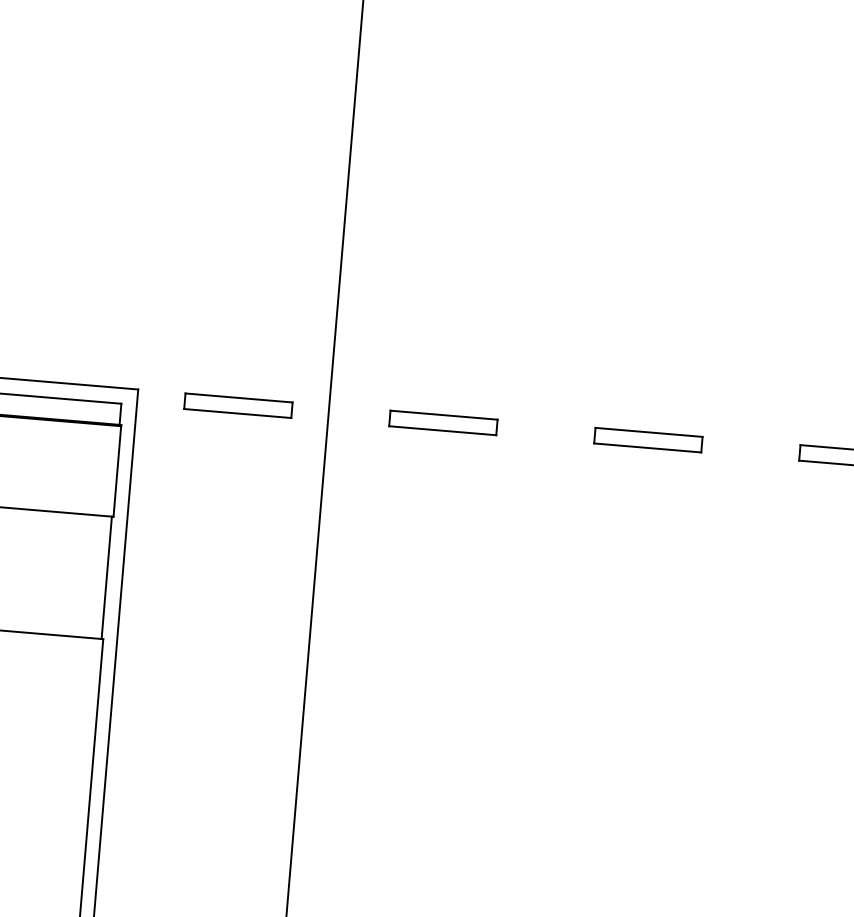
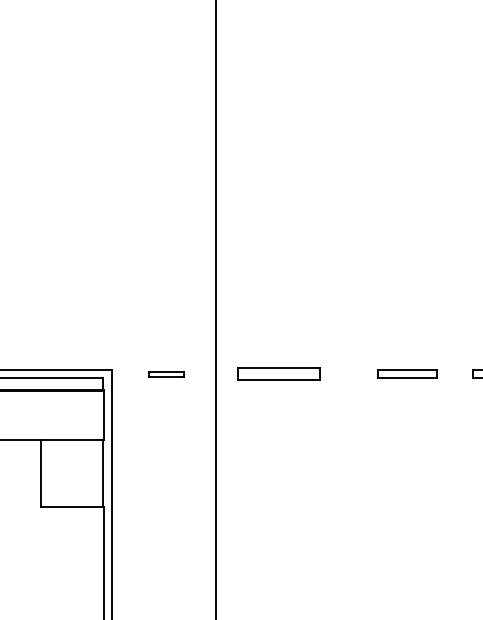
part: (237, 404) -> (166, 373), size x0.6
part: (443, 421) -> (278, 373), size x1.4
part: (648, 438) -> (407, 373), moved

